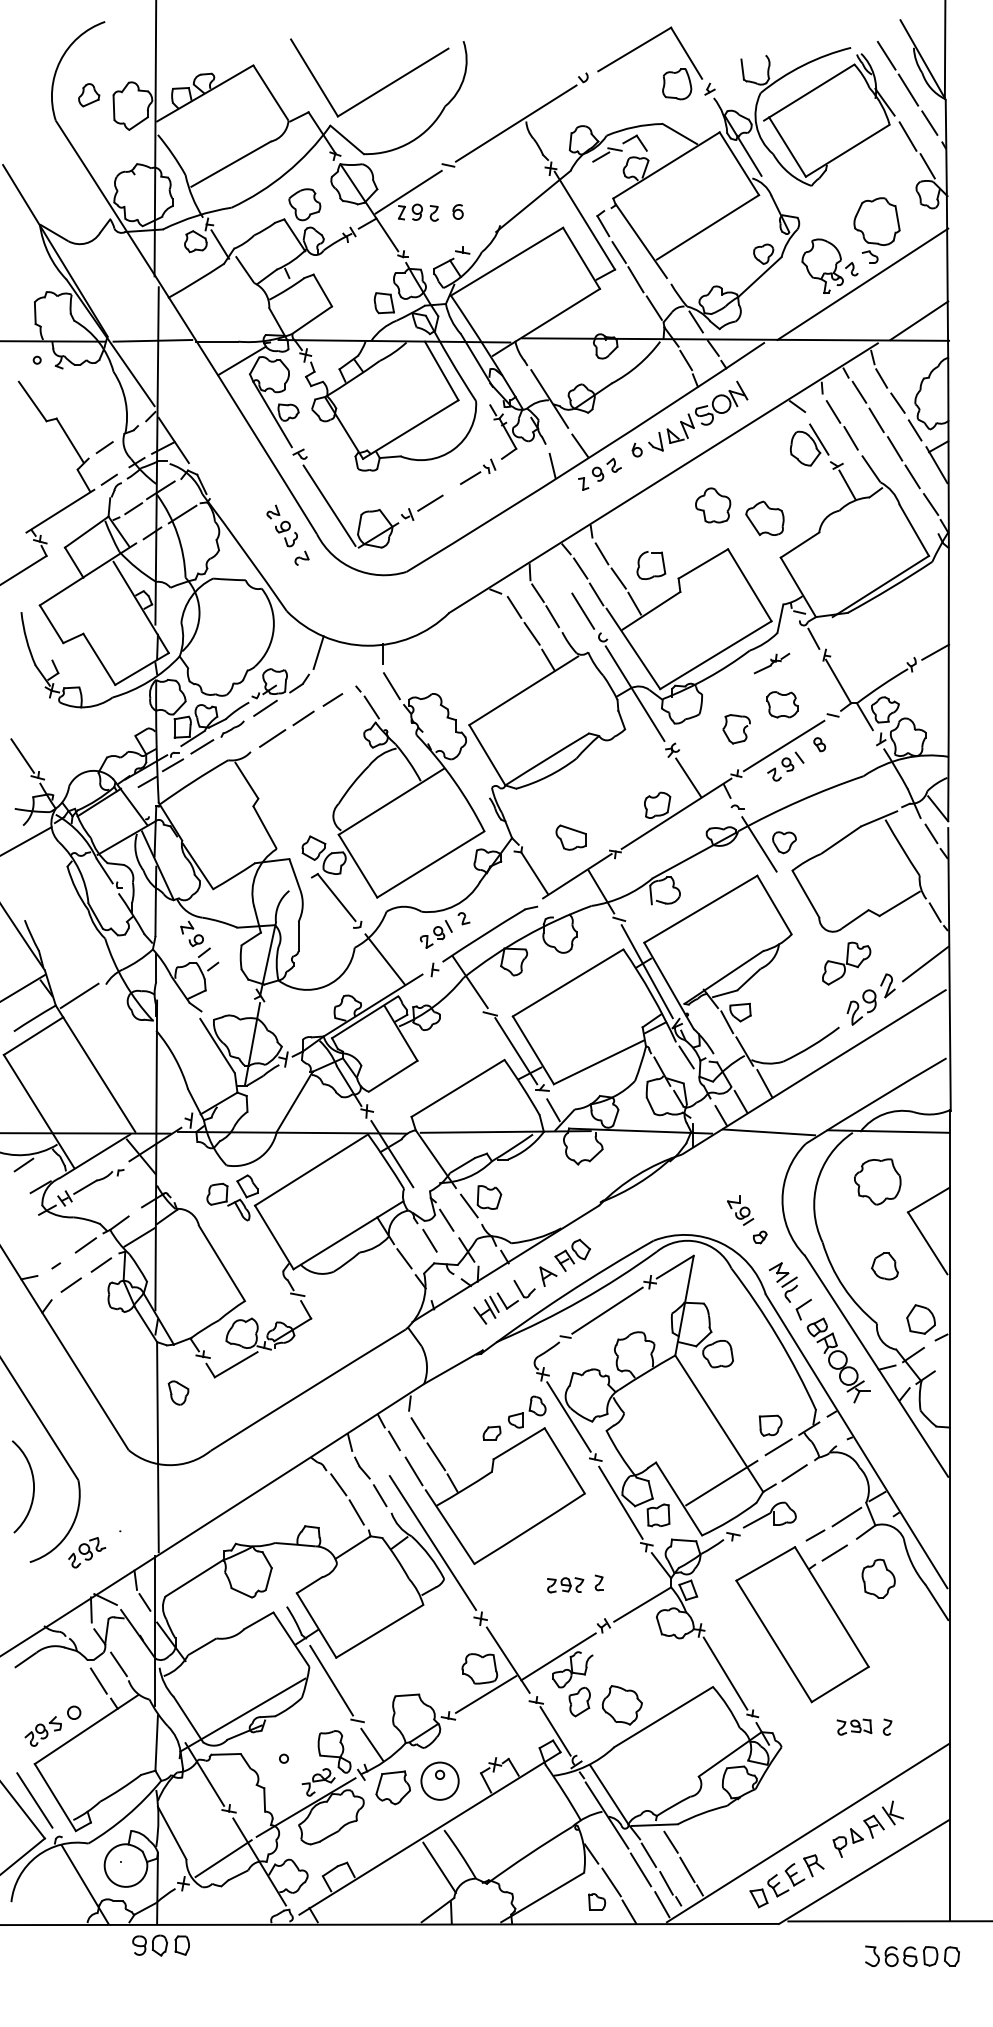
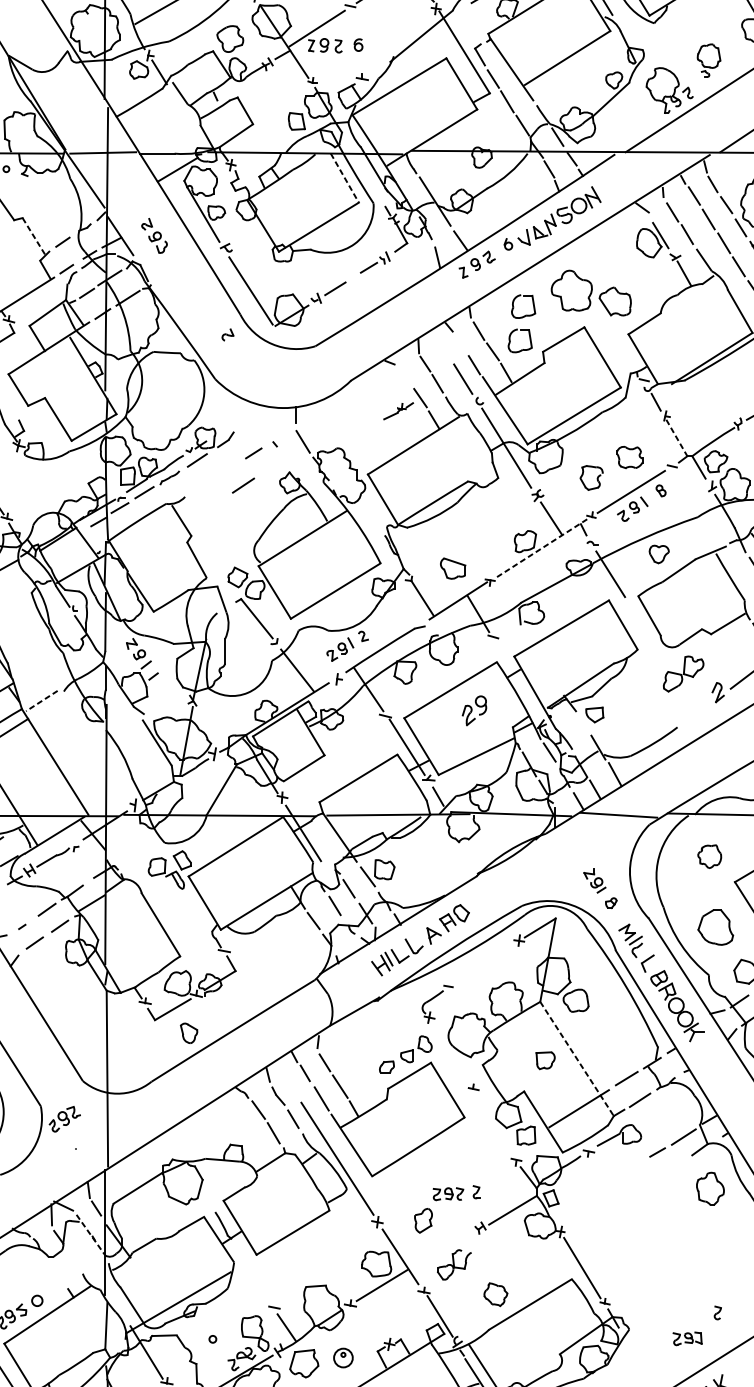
part: (876, 230) -> (708, 60), size x0.6
line: (441, 370) -> (344, 177), solid -> dashed
line: (70, 440) -> (34, 236), solid -> dashed
part: (713, 505) -> (572, 290), size x1.4
part: (281, 525) -> (153, 235), moved
part: (657, 534) -> (525, 314), added
line: (580, 568) -> (460, 343), removed
line: (514, 607) -> (405, 376), removed
line: (318, 652) -> (241, 413), removed
part: (771, 663) -> (398, 411), moved
line: (838, 681) -> (676, 437), solid -> dashed
line: (371, 707) -> (286, 459), removed
line: (303, 718) -> (229, 468), removed
line: (272, 738) -> (243, 485), moved
line: (676, 814) -> (541, 549), solid -> dashed
part: (784, 842) -> (659, 554), moved
line: (646, 971) -> (516, 680), removed
line: (79, 996) -> (41, 701), solid -> dashed
part: (861, 1007) -> (474, 710), moved
line: (727, 1022) -> (583, 723), removed
part: (877, 1181) -> (709, 856), size x0.6
part: (884, 1266) -> (715, 927), size x1.6
line: (607, 1310) -> (483, 964), removed
part: (178, 1392) -> (189, 1032), moved
line: (568, 1416) -> (450, 1052), removed
line: (719, 1424) -> (577, 1059), solid -> dashed
part: (770, 1425) -> (545, 1060), moved
line: (620, 1502) -> (494, 1124), removed
part: (87, 1552) -> (65, 1119), moved
part: (802, 1623) -> (646, 1226), removed
line: (138, 1634) -> (91, 1235), solid -> dashed
line: (558, 1656) -> (442, 1253), removed
line: (118, 1664) -> (74, 1260), removed
line: (98, 1680) -> (57, 1273), removed
line: (331, 1680) -> (252, 1273), removed
part: (579, 1701) -> (423, 1220), moved
part: (621, 1705) -> (495, 1294), size x0.7
part: (854, 1726) -> (687, 1338), moved
part: (439, 1780) -> (342, 1357), size x0.6

